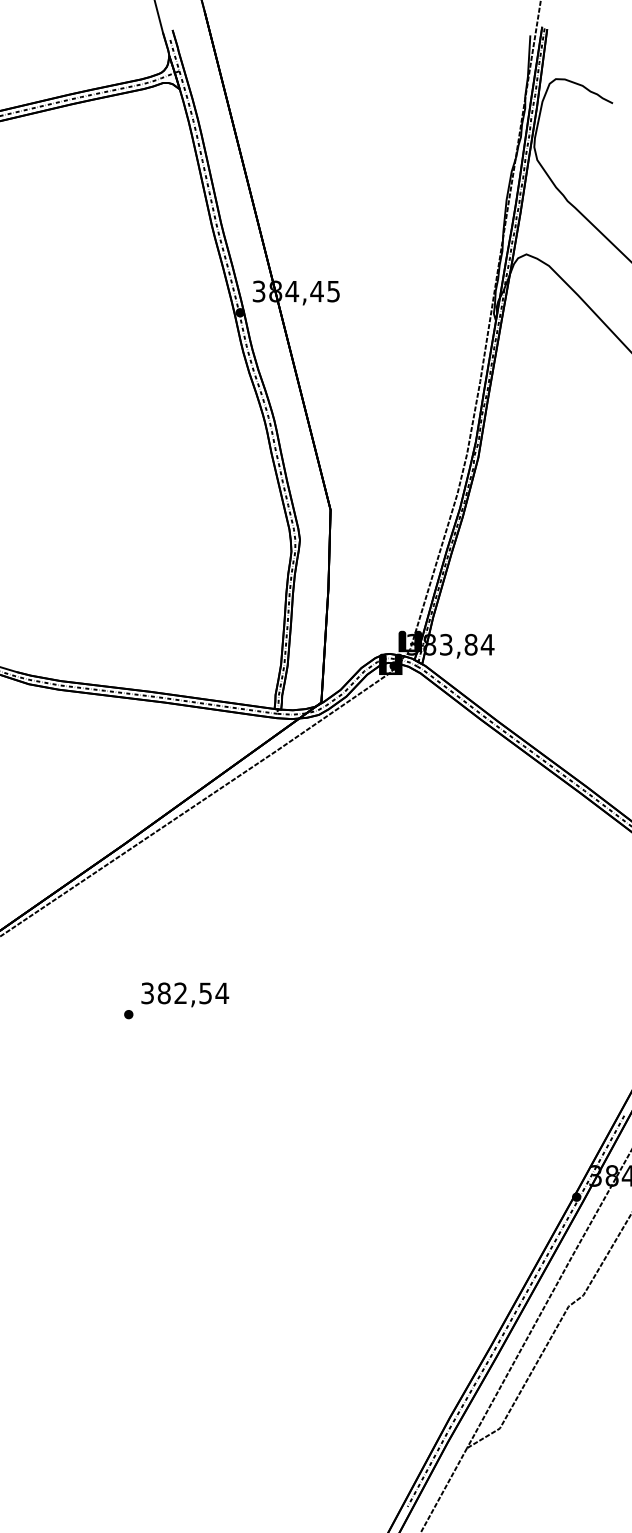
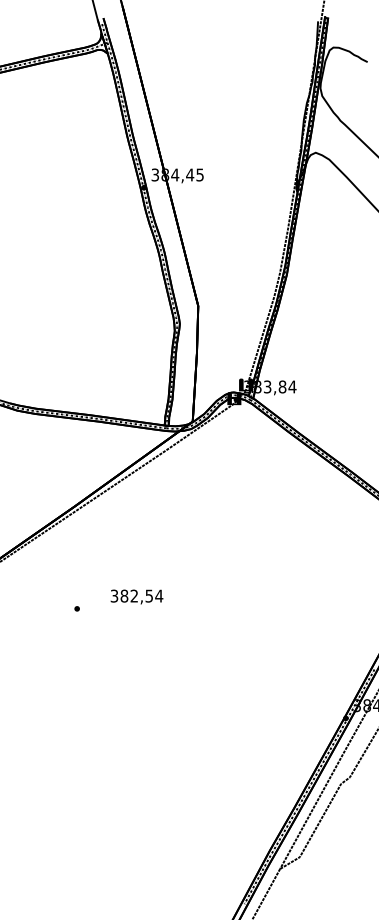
text: (184, 994) -> (136, 596), moved

